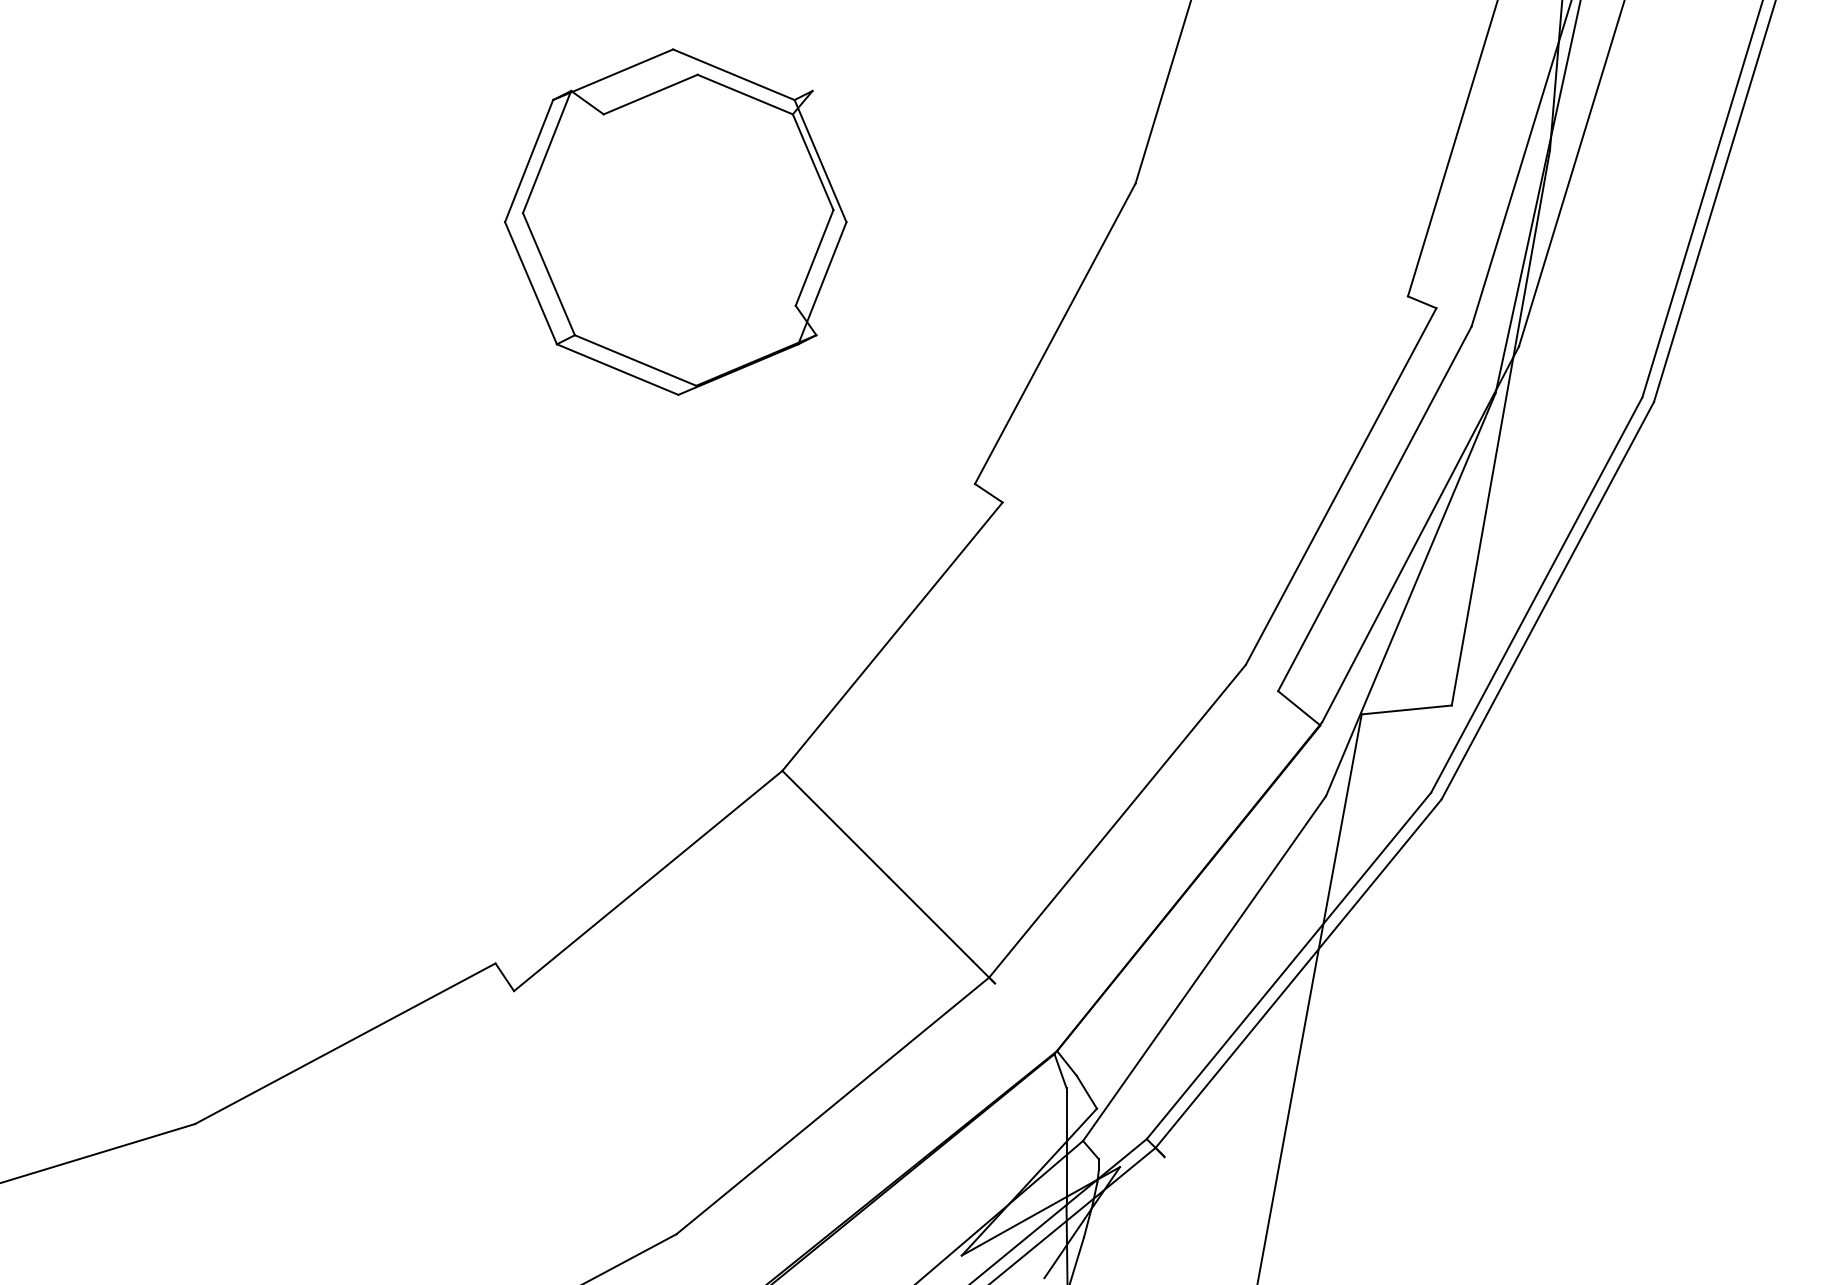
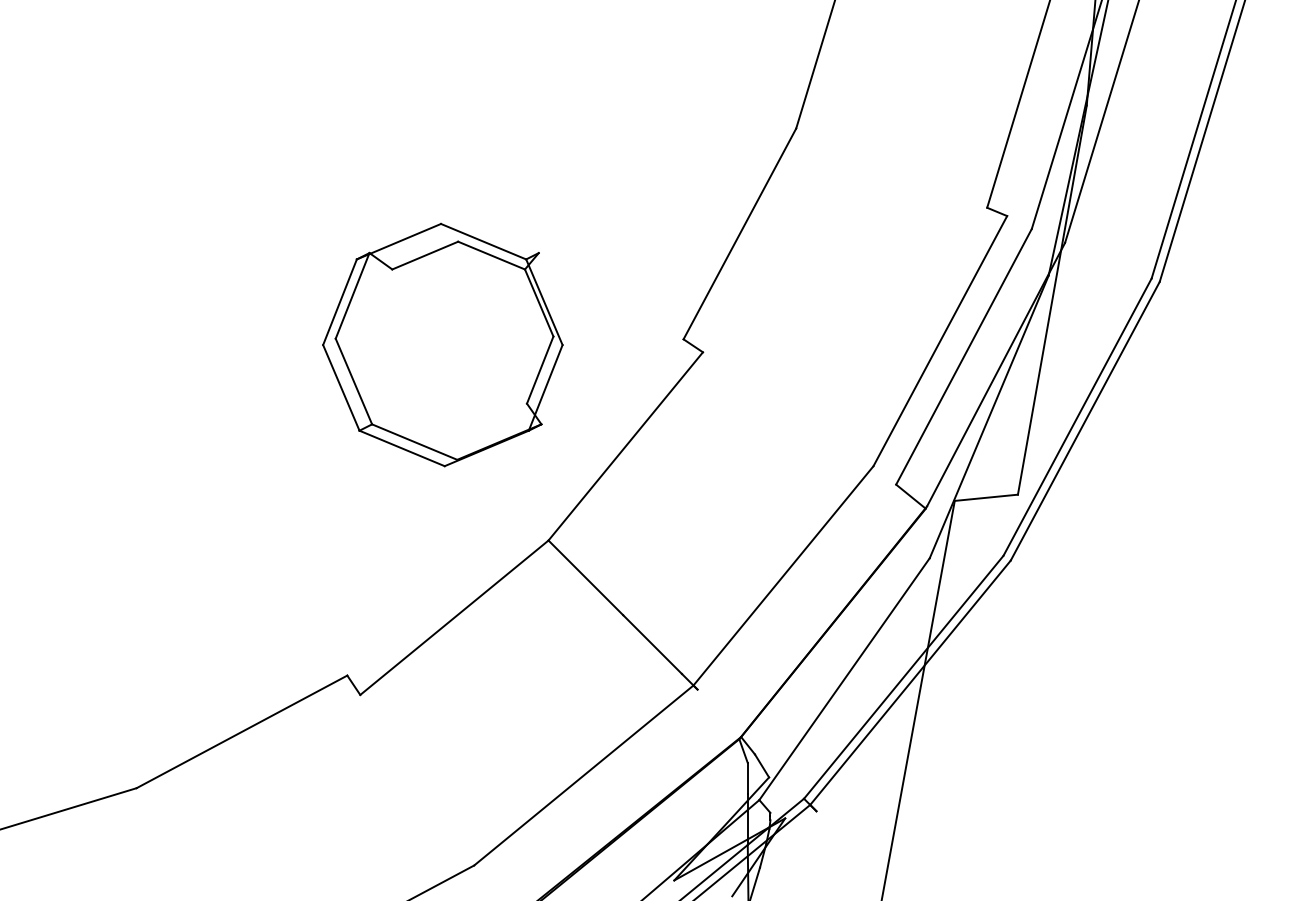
part: (675, 221) -> (442, 344), moved

